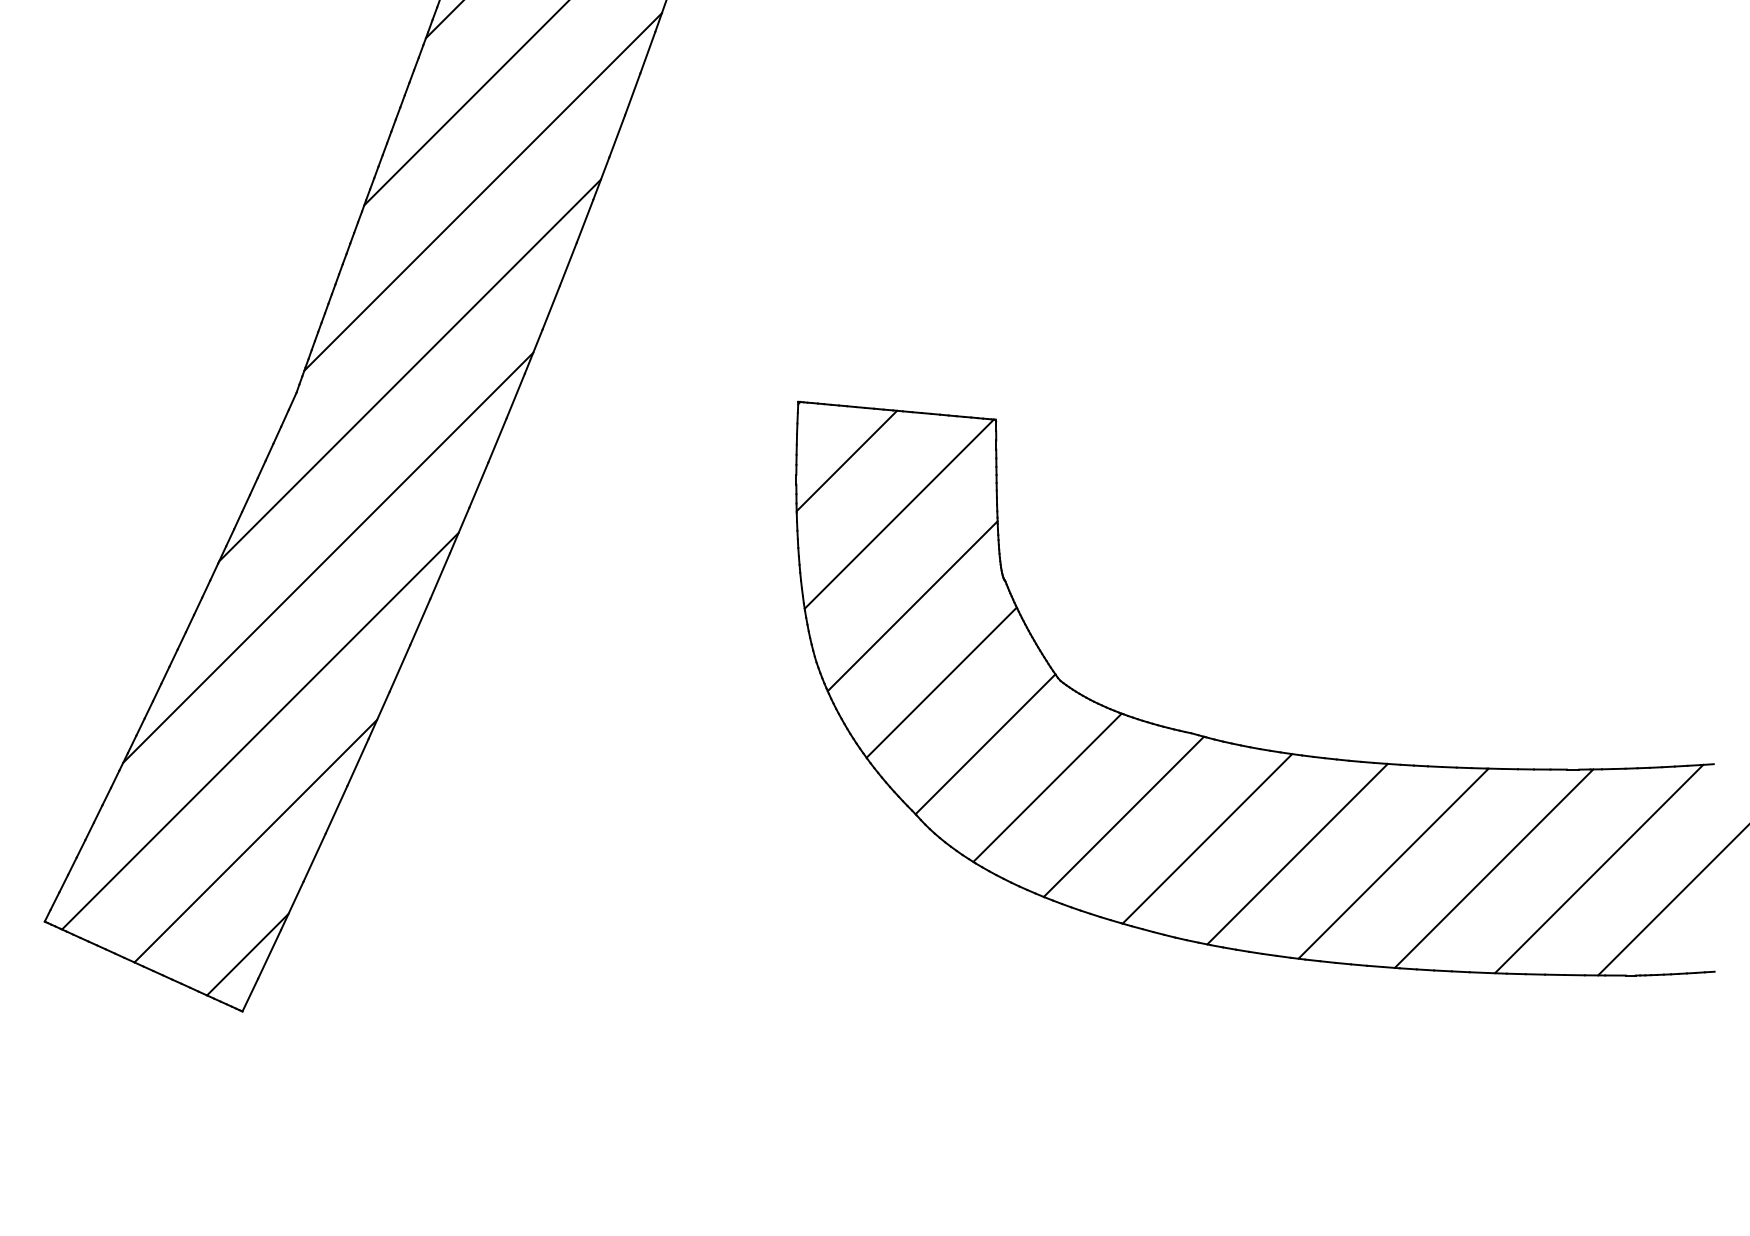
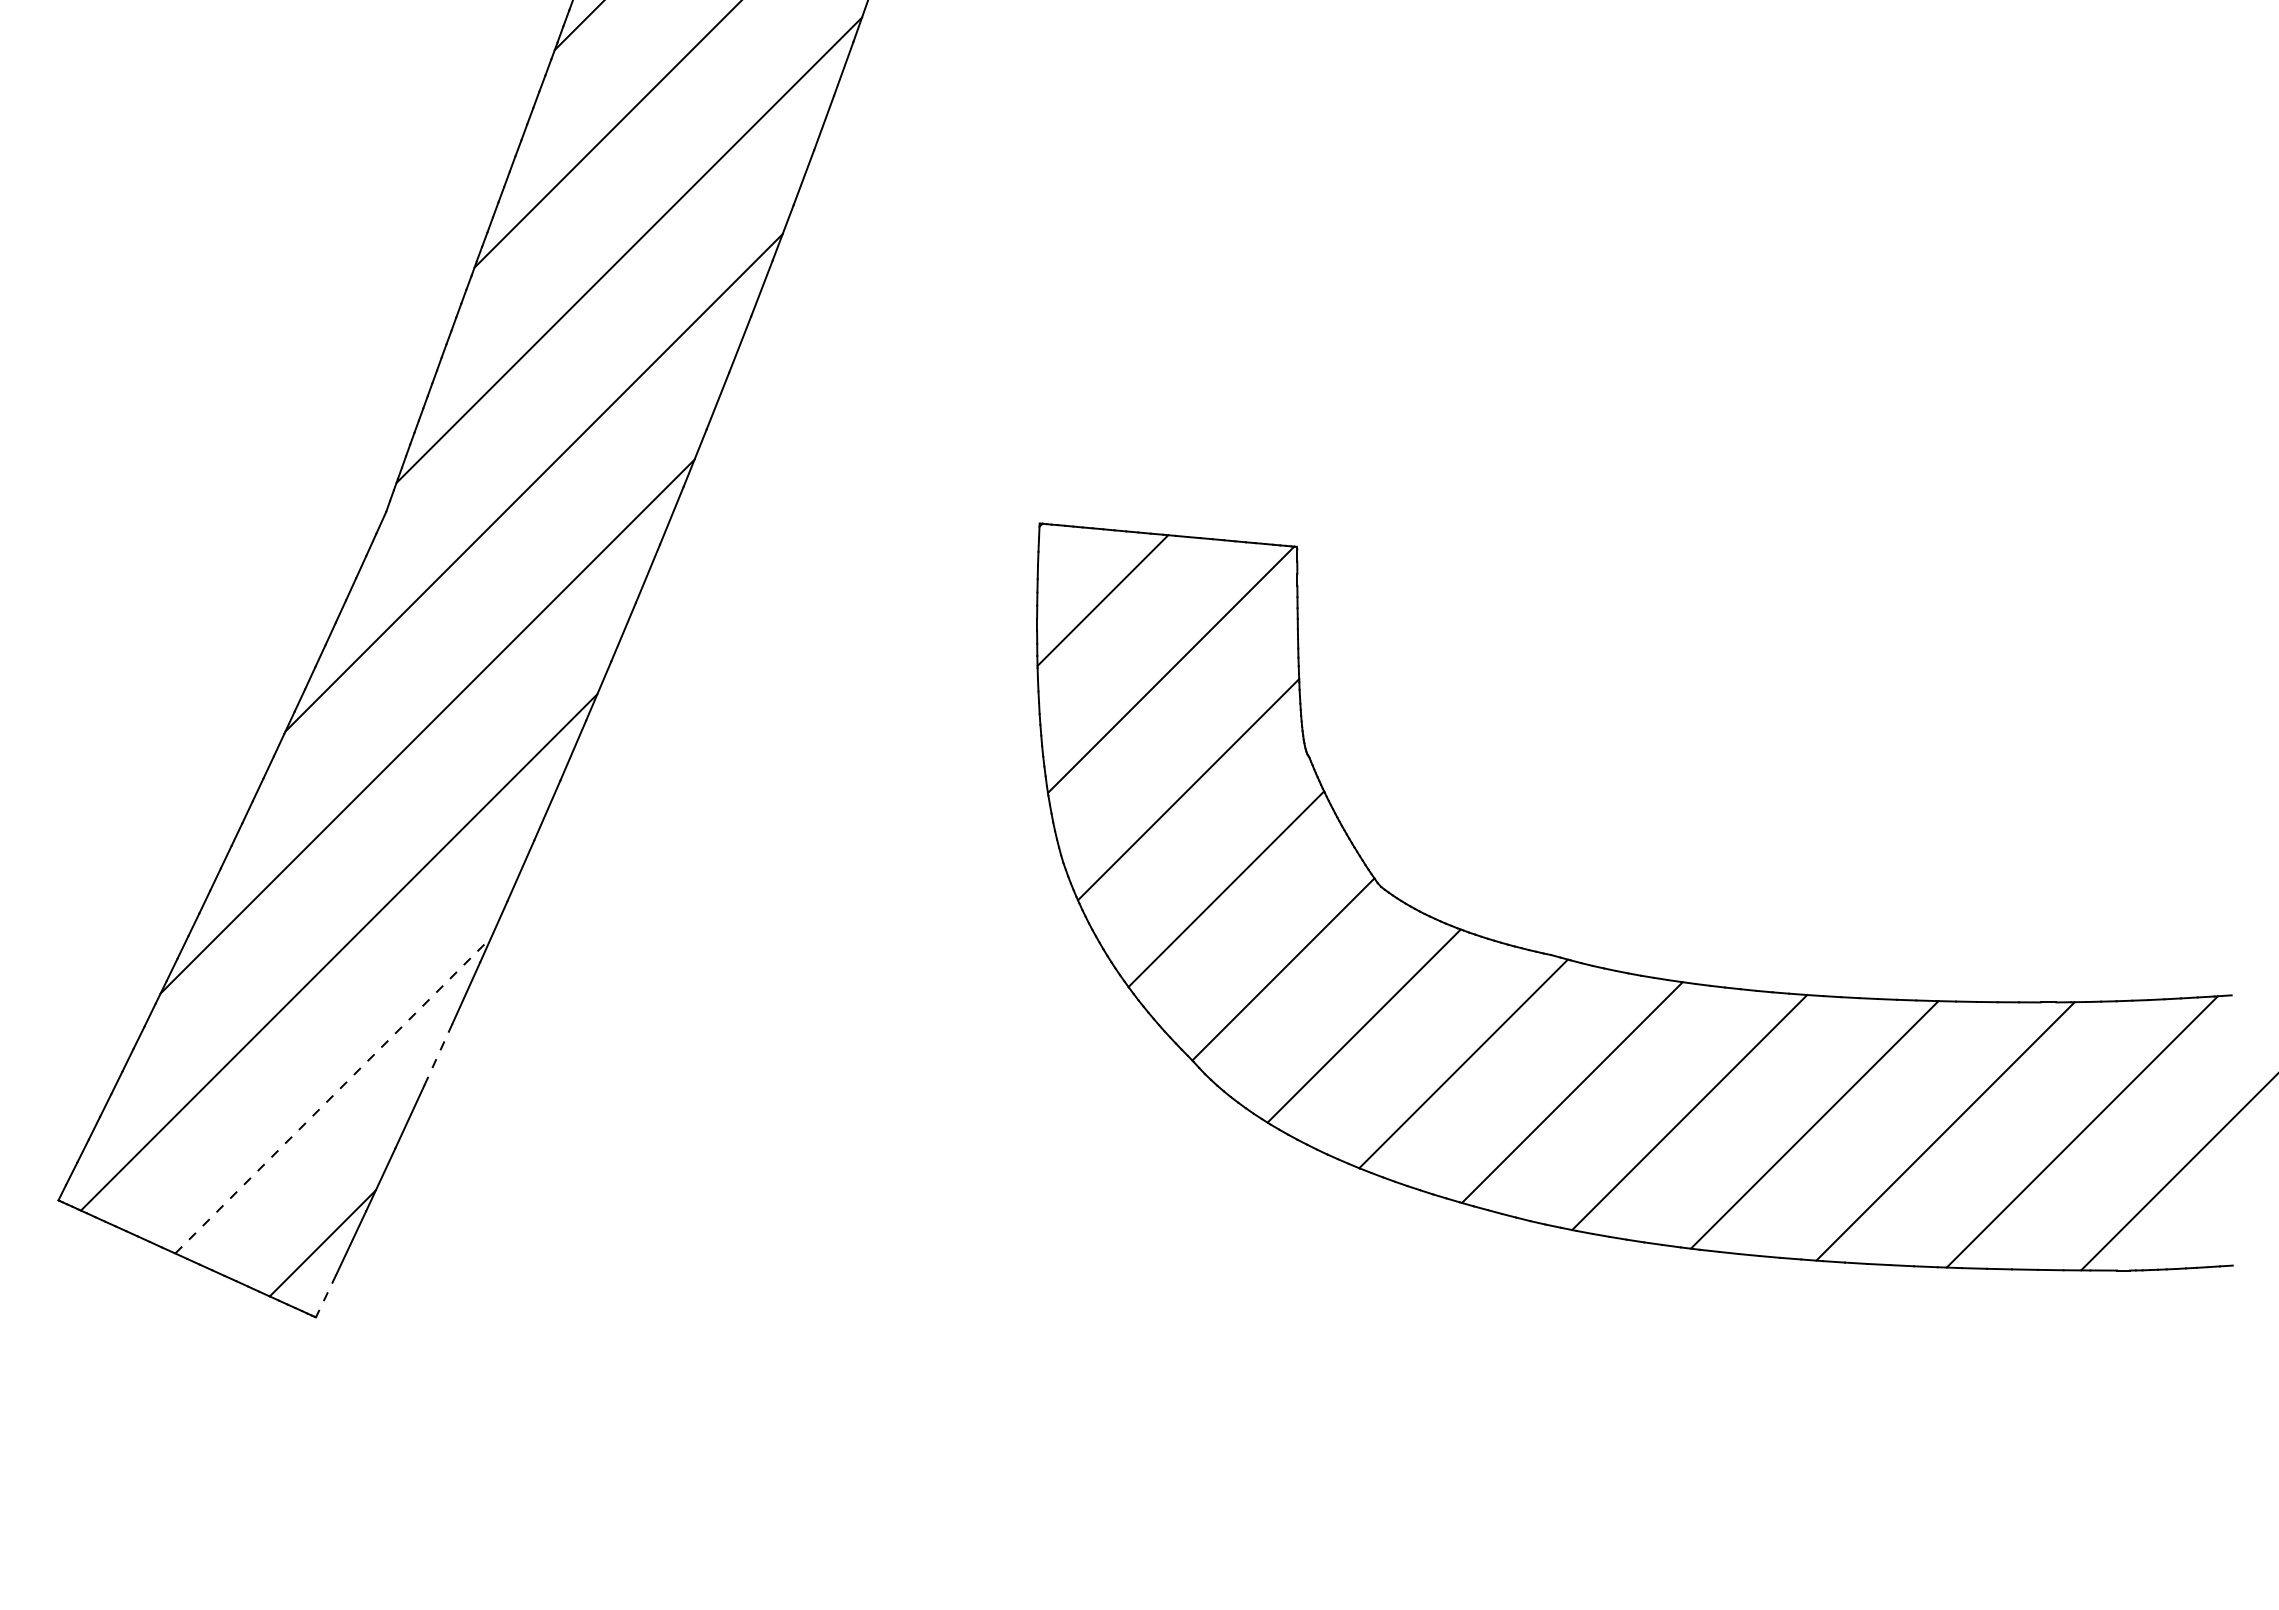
line: (336, 810) -> (438, 1055), solid -> dashed
line: (255, 841) -> (333, 1095), solid -> dashed
line: (250, 995) -> (326, 1296), solid -> dashed

